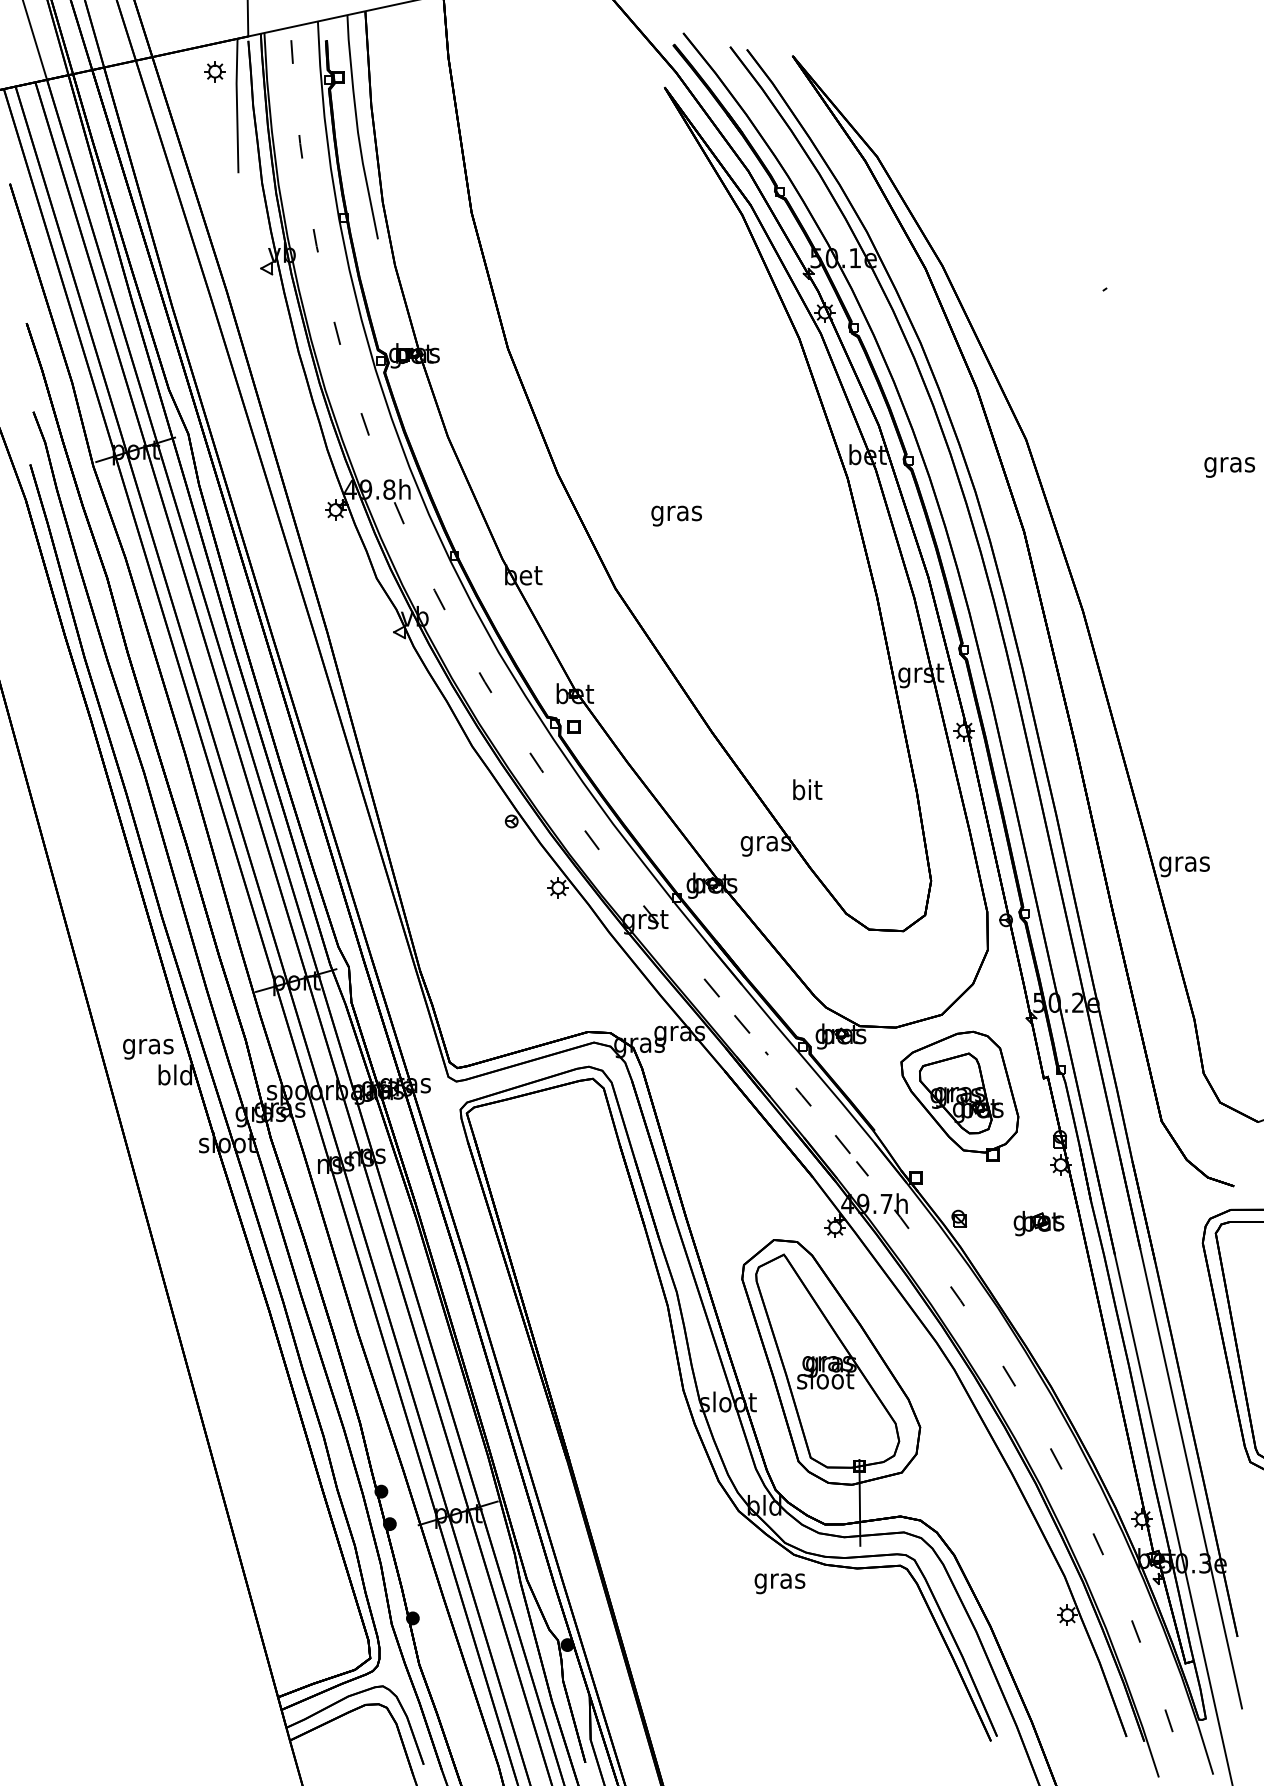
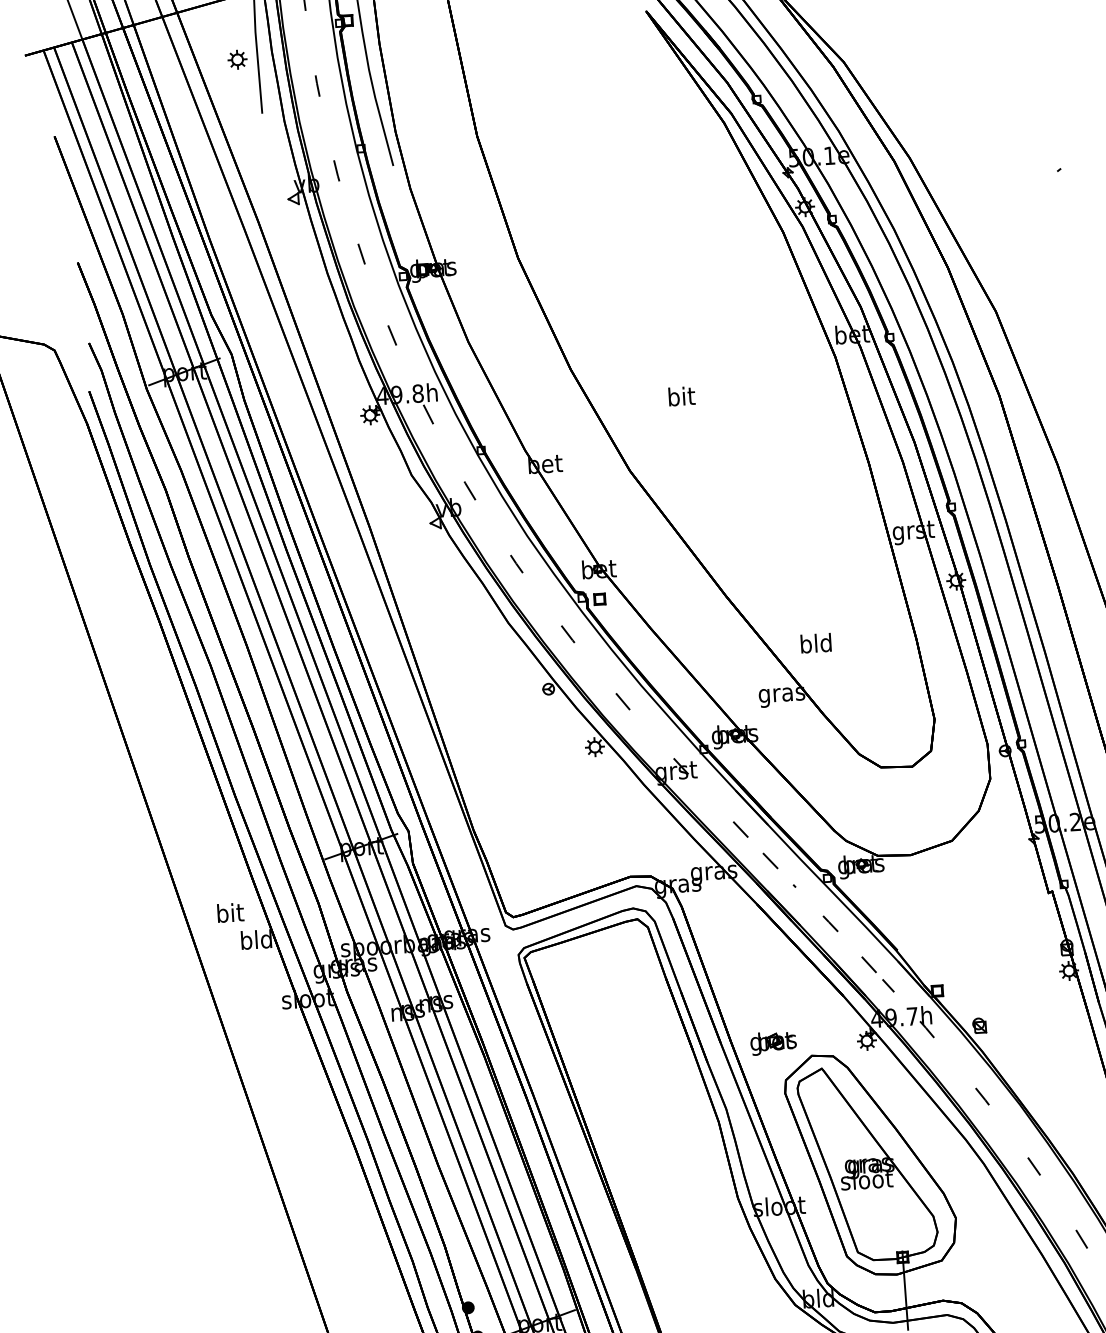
part: (214, 71) -> (236, 59), moved
text: (676, 513) -> (681, 398), gras -> bit
text: (806, 789) -> (815, 643), bit -> bld
text: (148, 1046) -> (230, 915), gras -> bit
part: (959, 1095) -> (972, 913), removed
part: (1038, 1223) -> (773, 1043), moved

